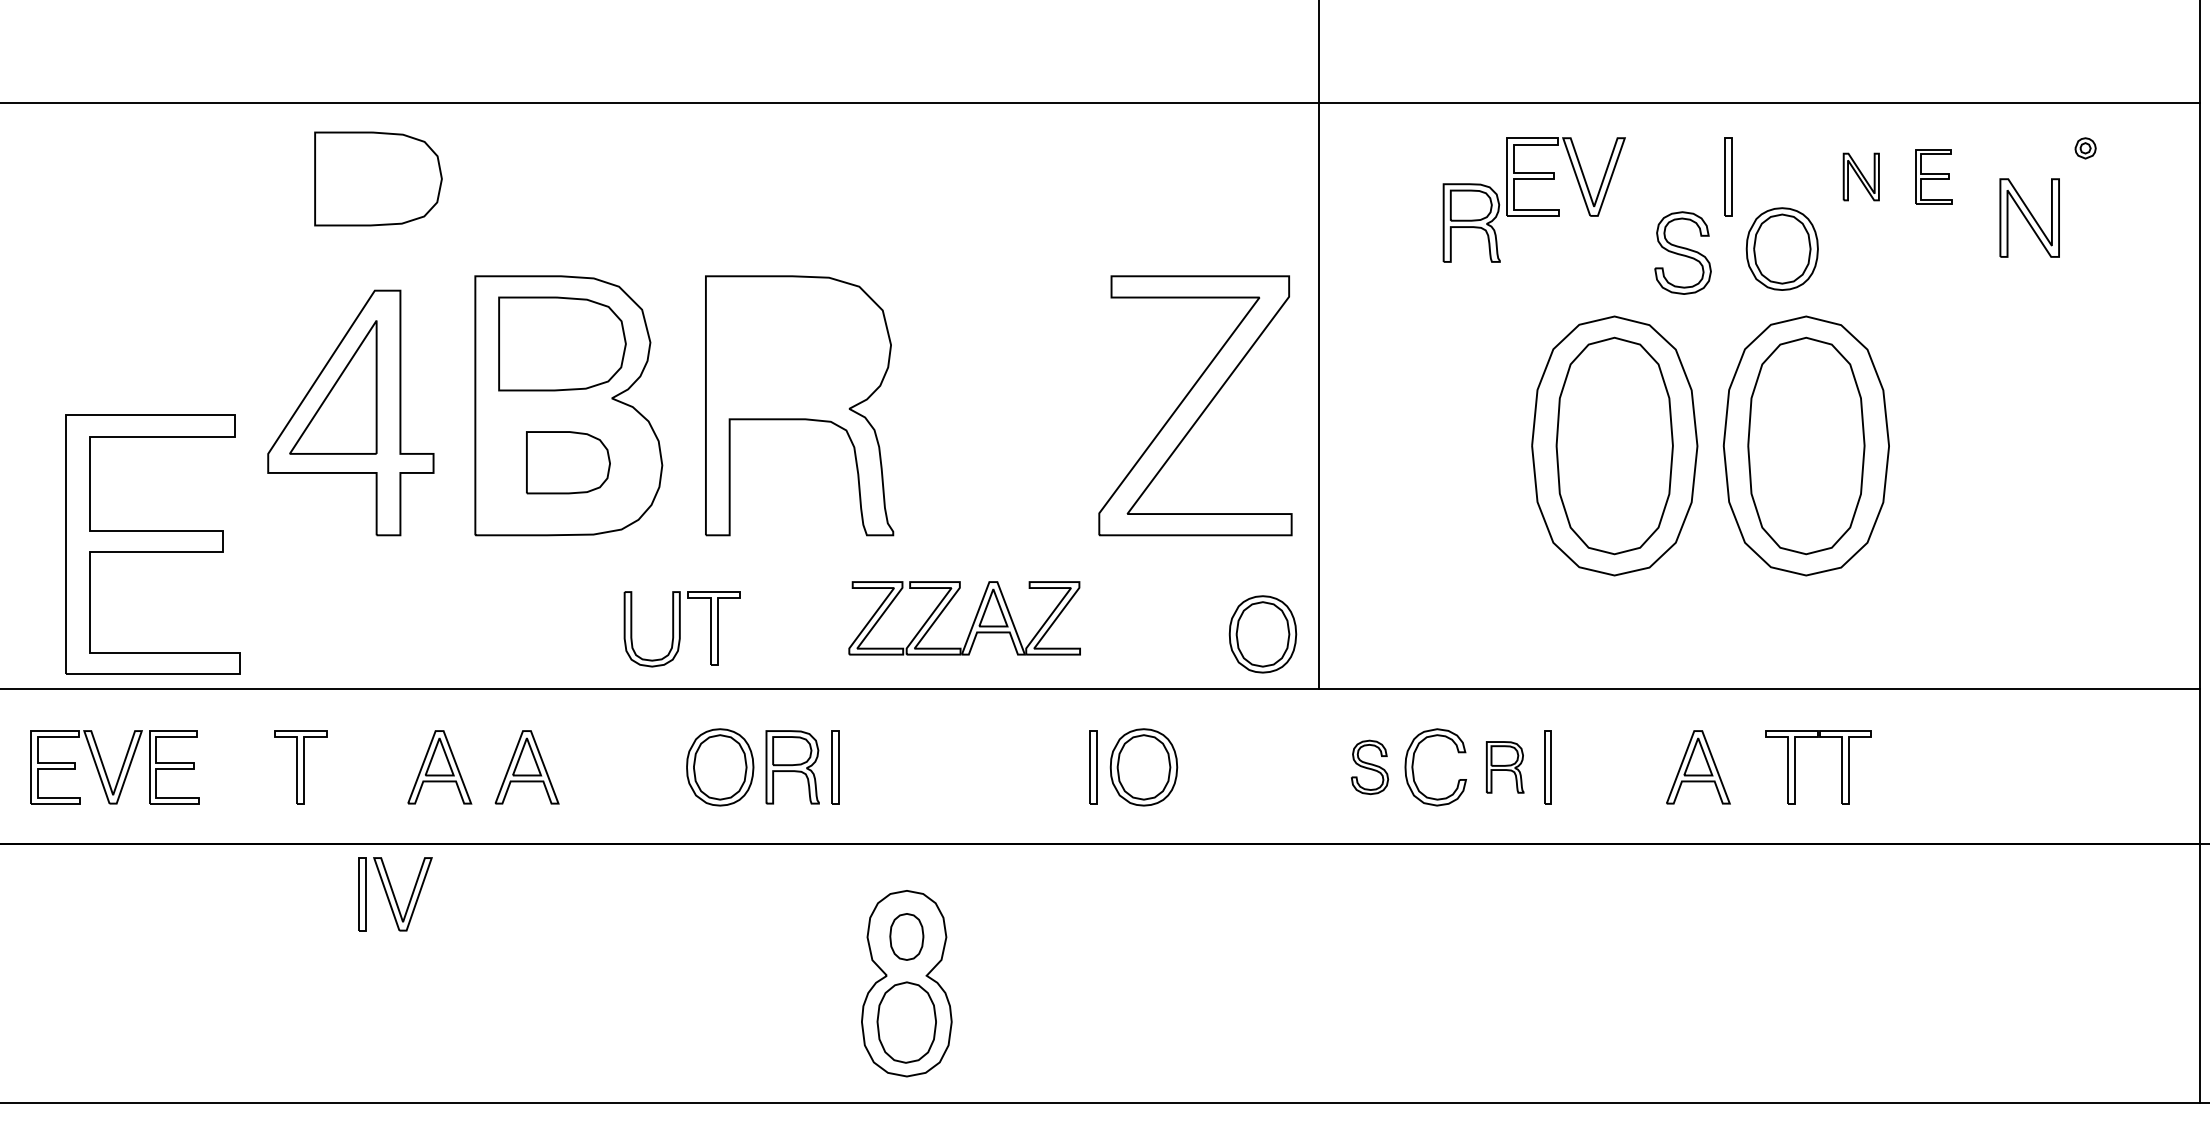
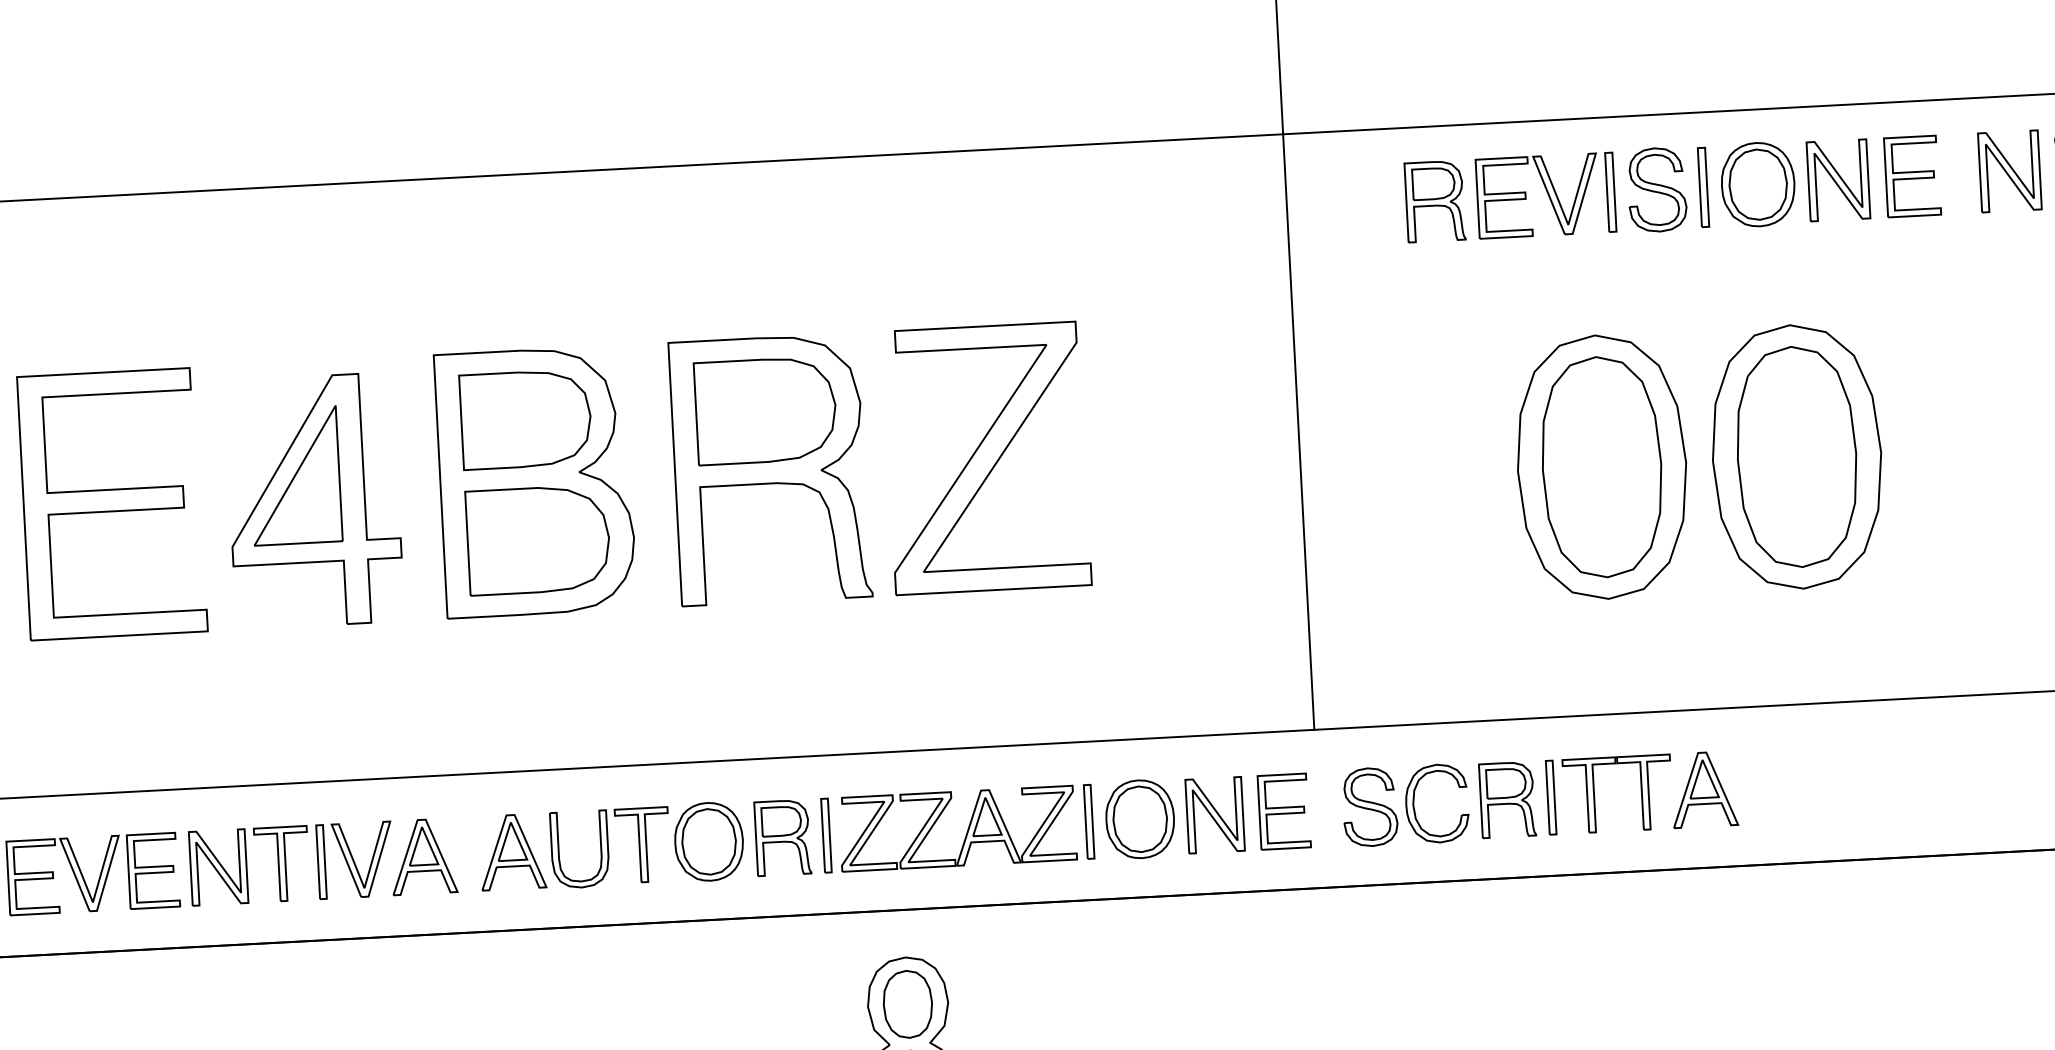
part: (1637, 176) -> (1610, 191), added
part: (1861, 176) -> (1838, 179), size x1.67
part: (1933, 176) -> (1911, 175), size x1.43
part: (378, 178) -> (330, 260), removed
part: (2029, 217) -> (2009, 170), moved
part: (1471, 222) -> (1434, 200), moved
part: (1781, 248) -> (1757, 184), moved
part: (1682, 252) -> (1656, 189), moved
part: (797, 347) -> (765, 410), added
part: (1195, 405) -> (987, 458), moved
part: (568, 462) -> (538, 539), size x1.67
part: (152, 544) -> (112, 503), moved
part: (973, 620) -> (966, 830), moved
part: (681, 629) -> (609, 848), moved
part: (1262, 634) -> (1253, 677), removed
part: (237, 767) -> (217, 867), added
part: (1217, 767) -> (1215, 815), added
part: (1285, 767) -> (1284, 811), added
part: (1369, 767) -> (1369, 807), size x1.43
part: (1505, 767) -> (1508, 800), size x1.43
part: (1795, 767) -> (1594, 795), moved
part: (395, 894) -> (355, 860), moved
part: (906, 936) -> (907, 1003), size x1.43

